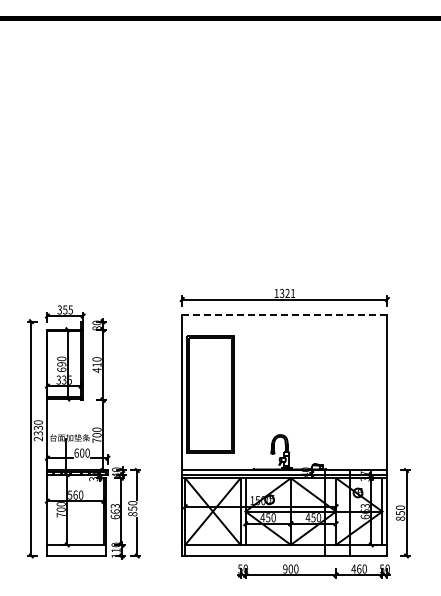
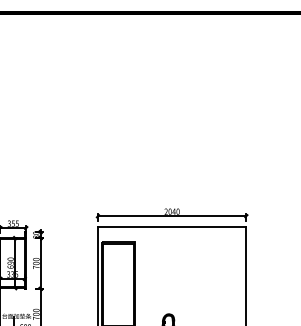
text: (284, 292) -> (171, 211), 1321 -> 2040
line: (284, 314) -> (171, 227), dashed -> solid
text: (96, 367) -> (35, 265), 410 -> 700

